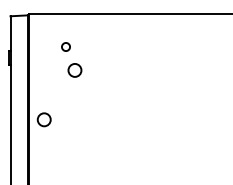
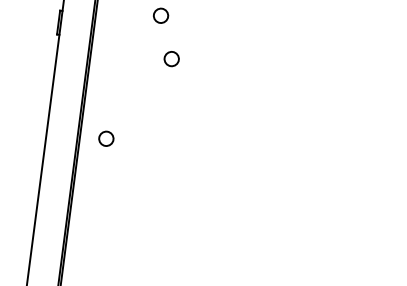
circle: (75, 70) -> (172, 59), size x0.62
circle: (44, 119) -> (106, 138), size x0.62

